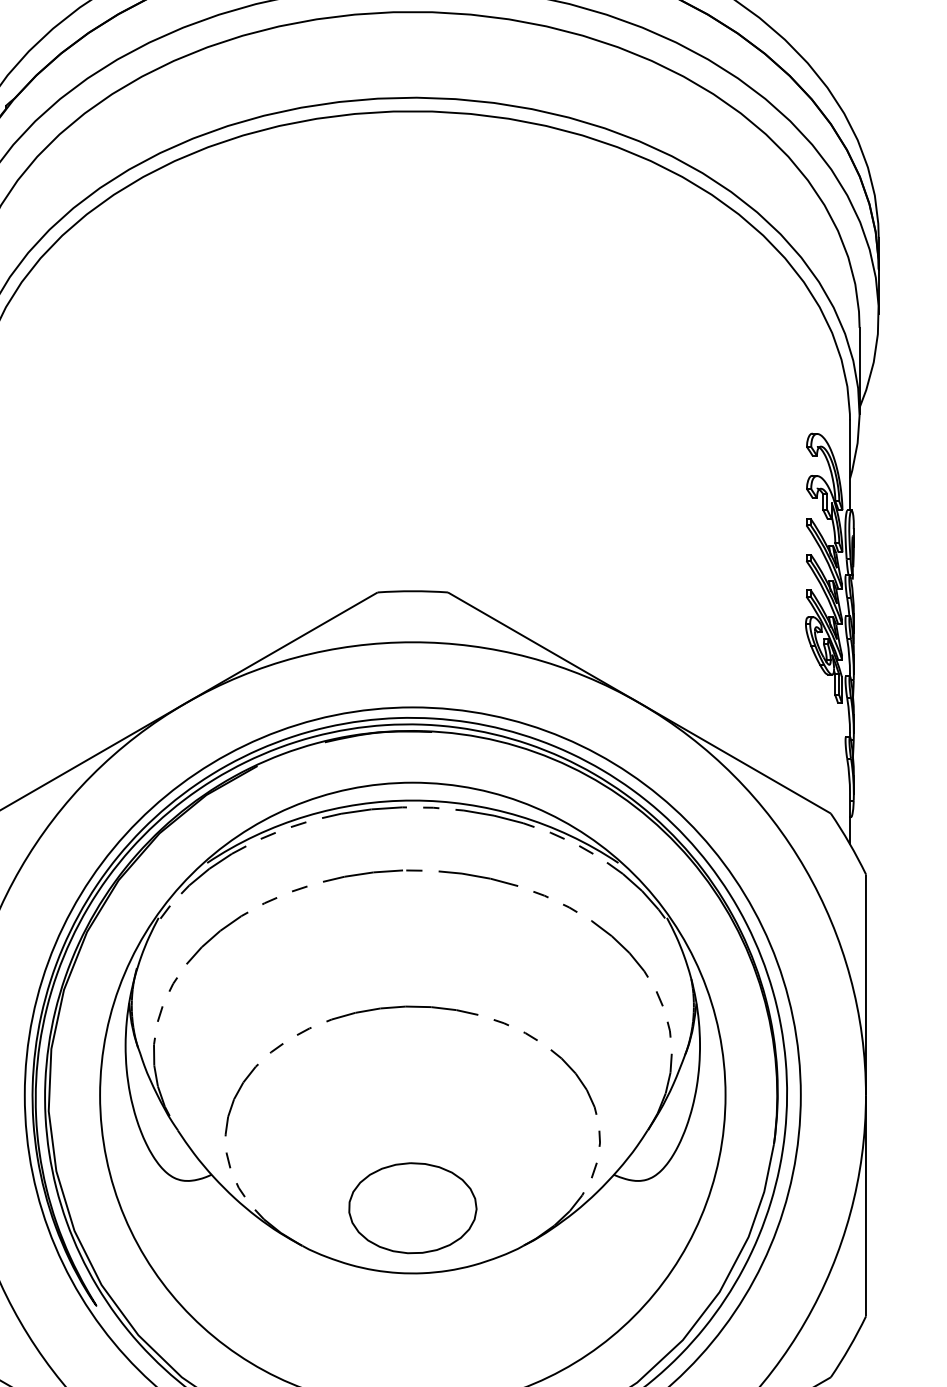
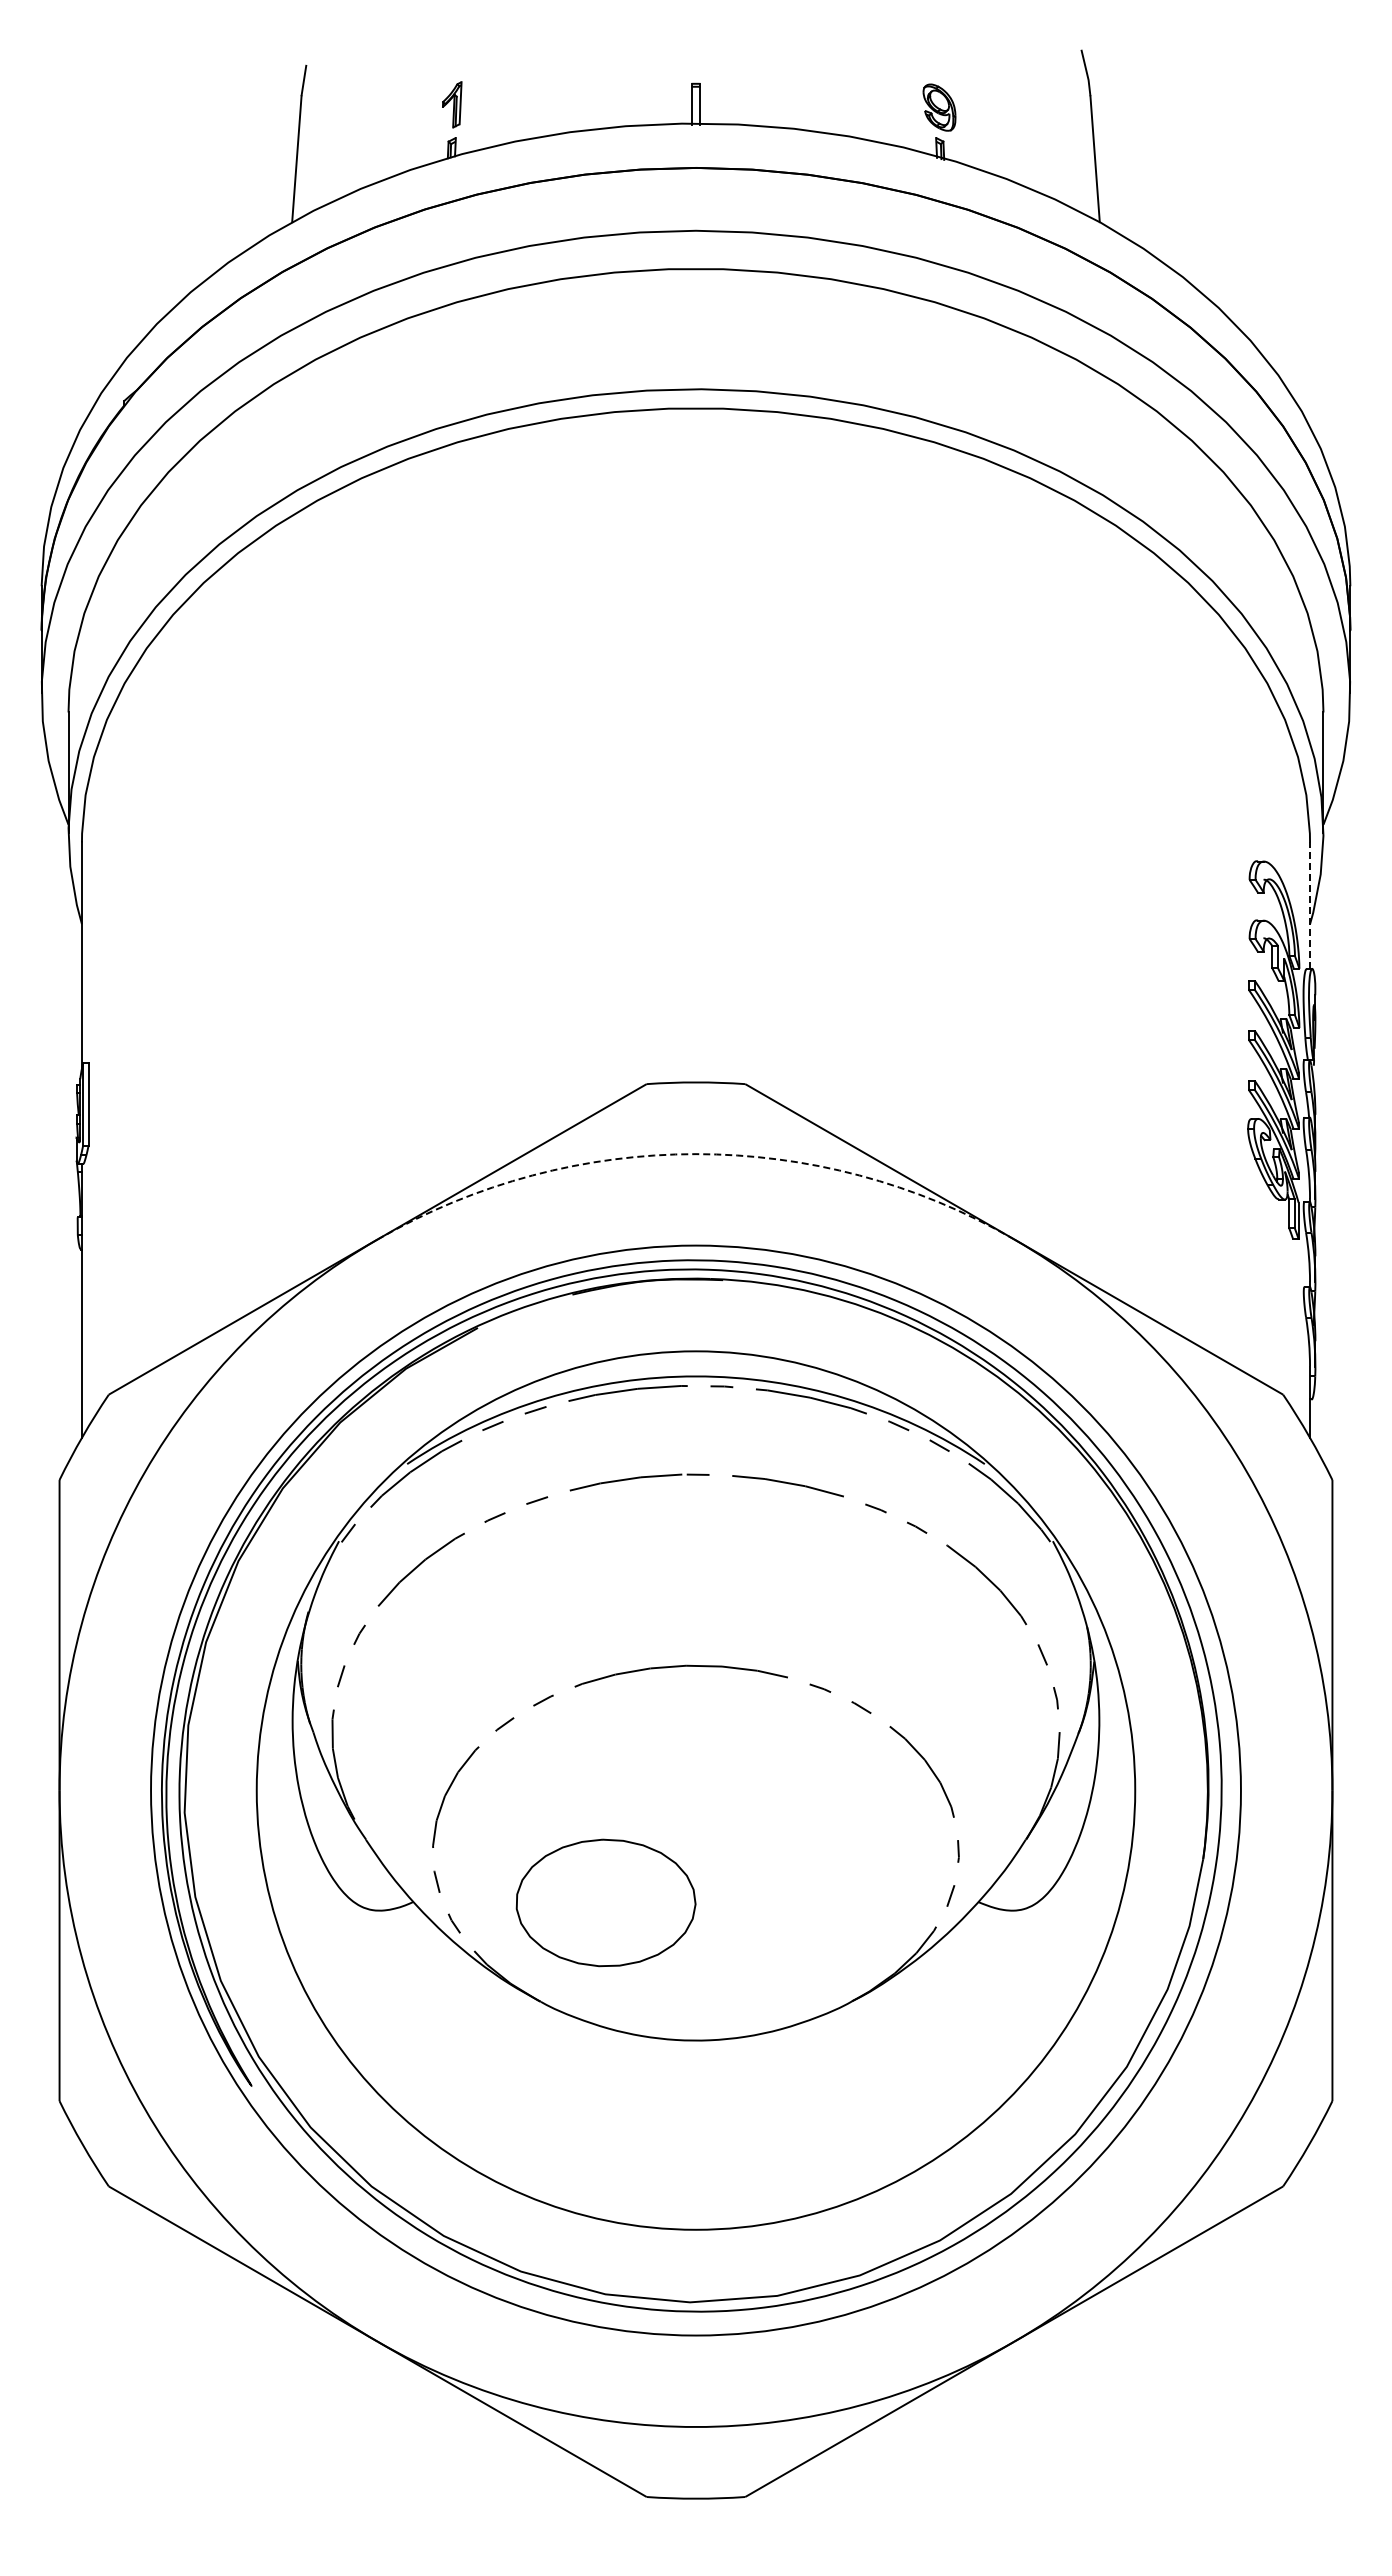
line: (850, 465) -> (1310, 905), solid -> dashed
arc: (413, 642) -> (696, 1154), solid -> dashed
part: (412, 1207) -> (605, 1902), moved

